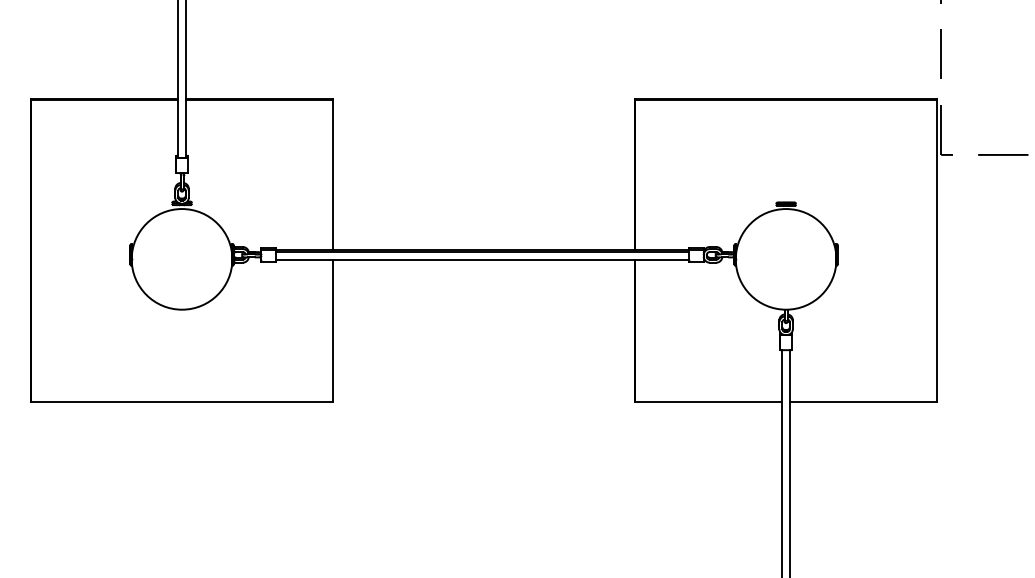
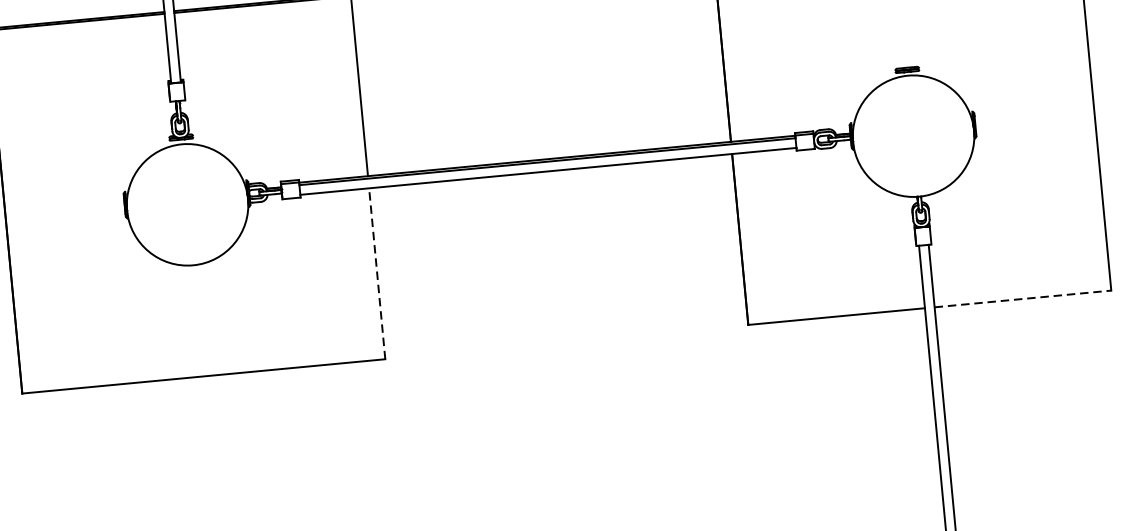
line: (333, 330) -> (377, 273), solid -> dashed
line: (864, 402) -> (1024, 299), solid -> dashed

